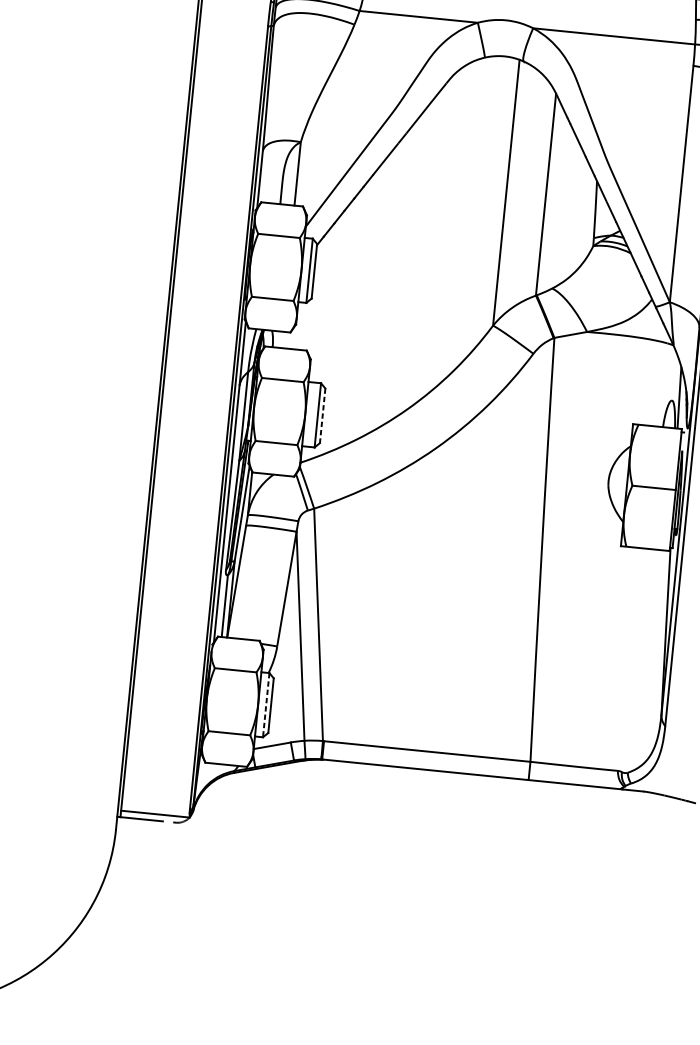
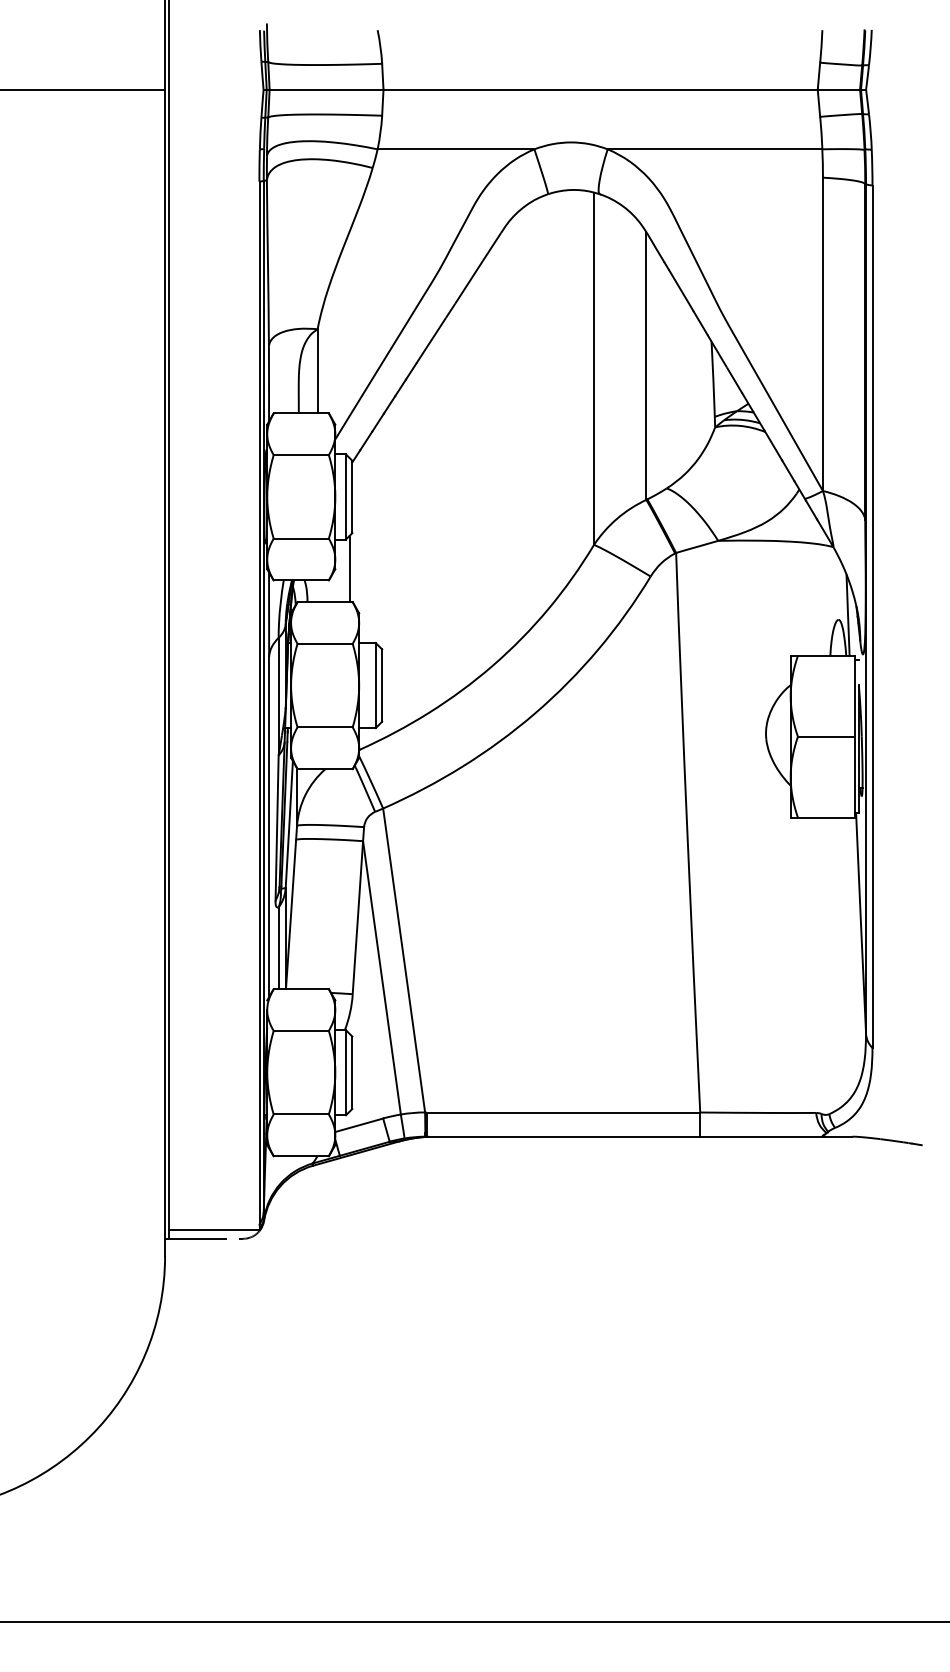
line: (306, 325) -> (349, 568), added
line: (322, 416) -> (382, 686), dashed -> solid
line: (265, 704) -> (345, 1072), dashed -> solid

